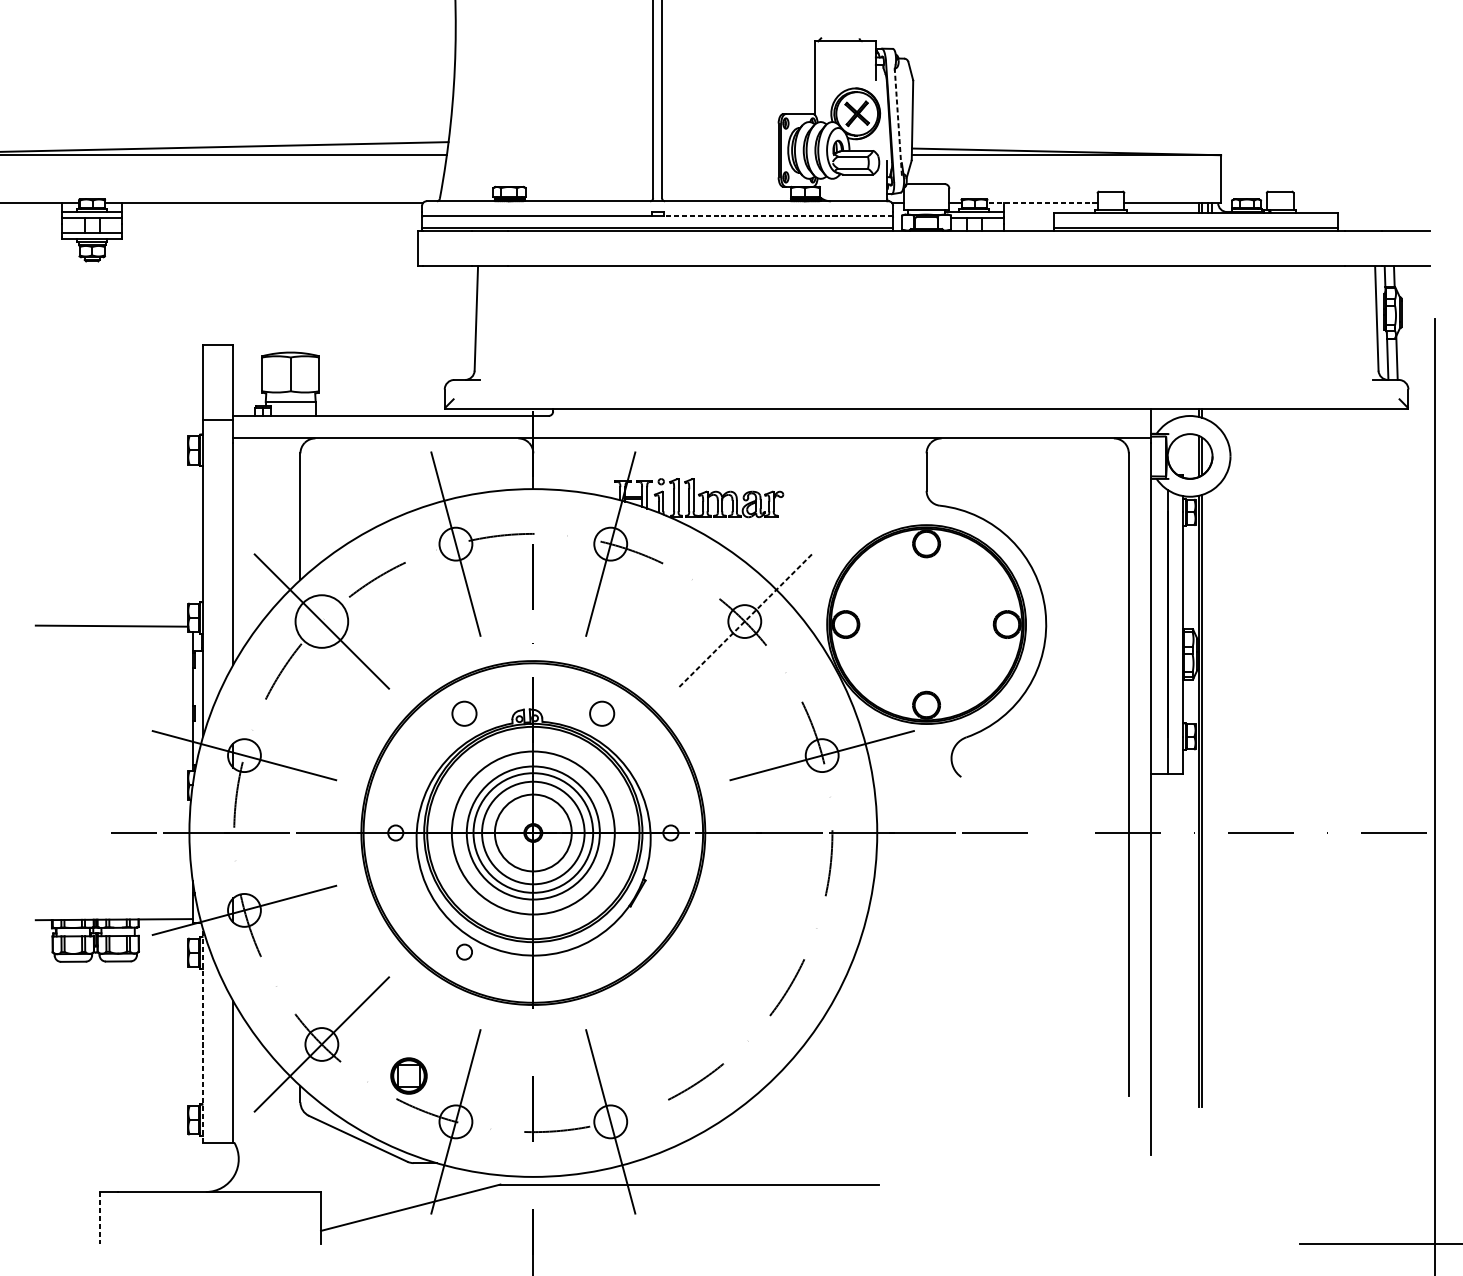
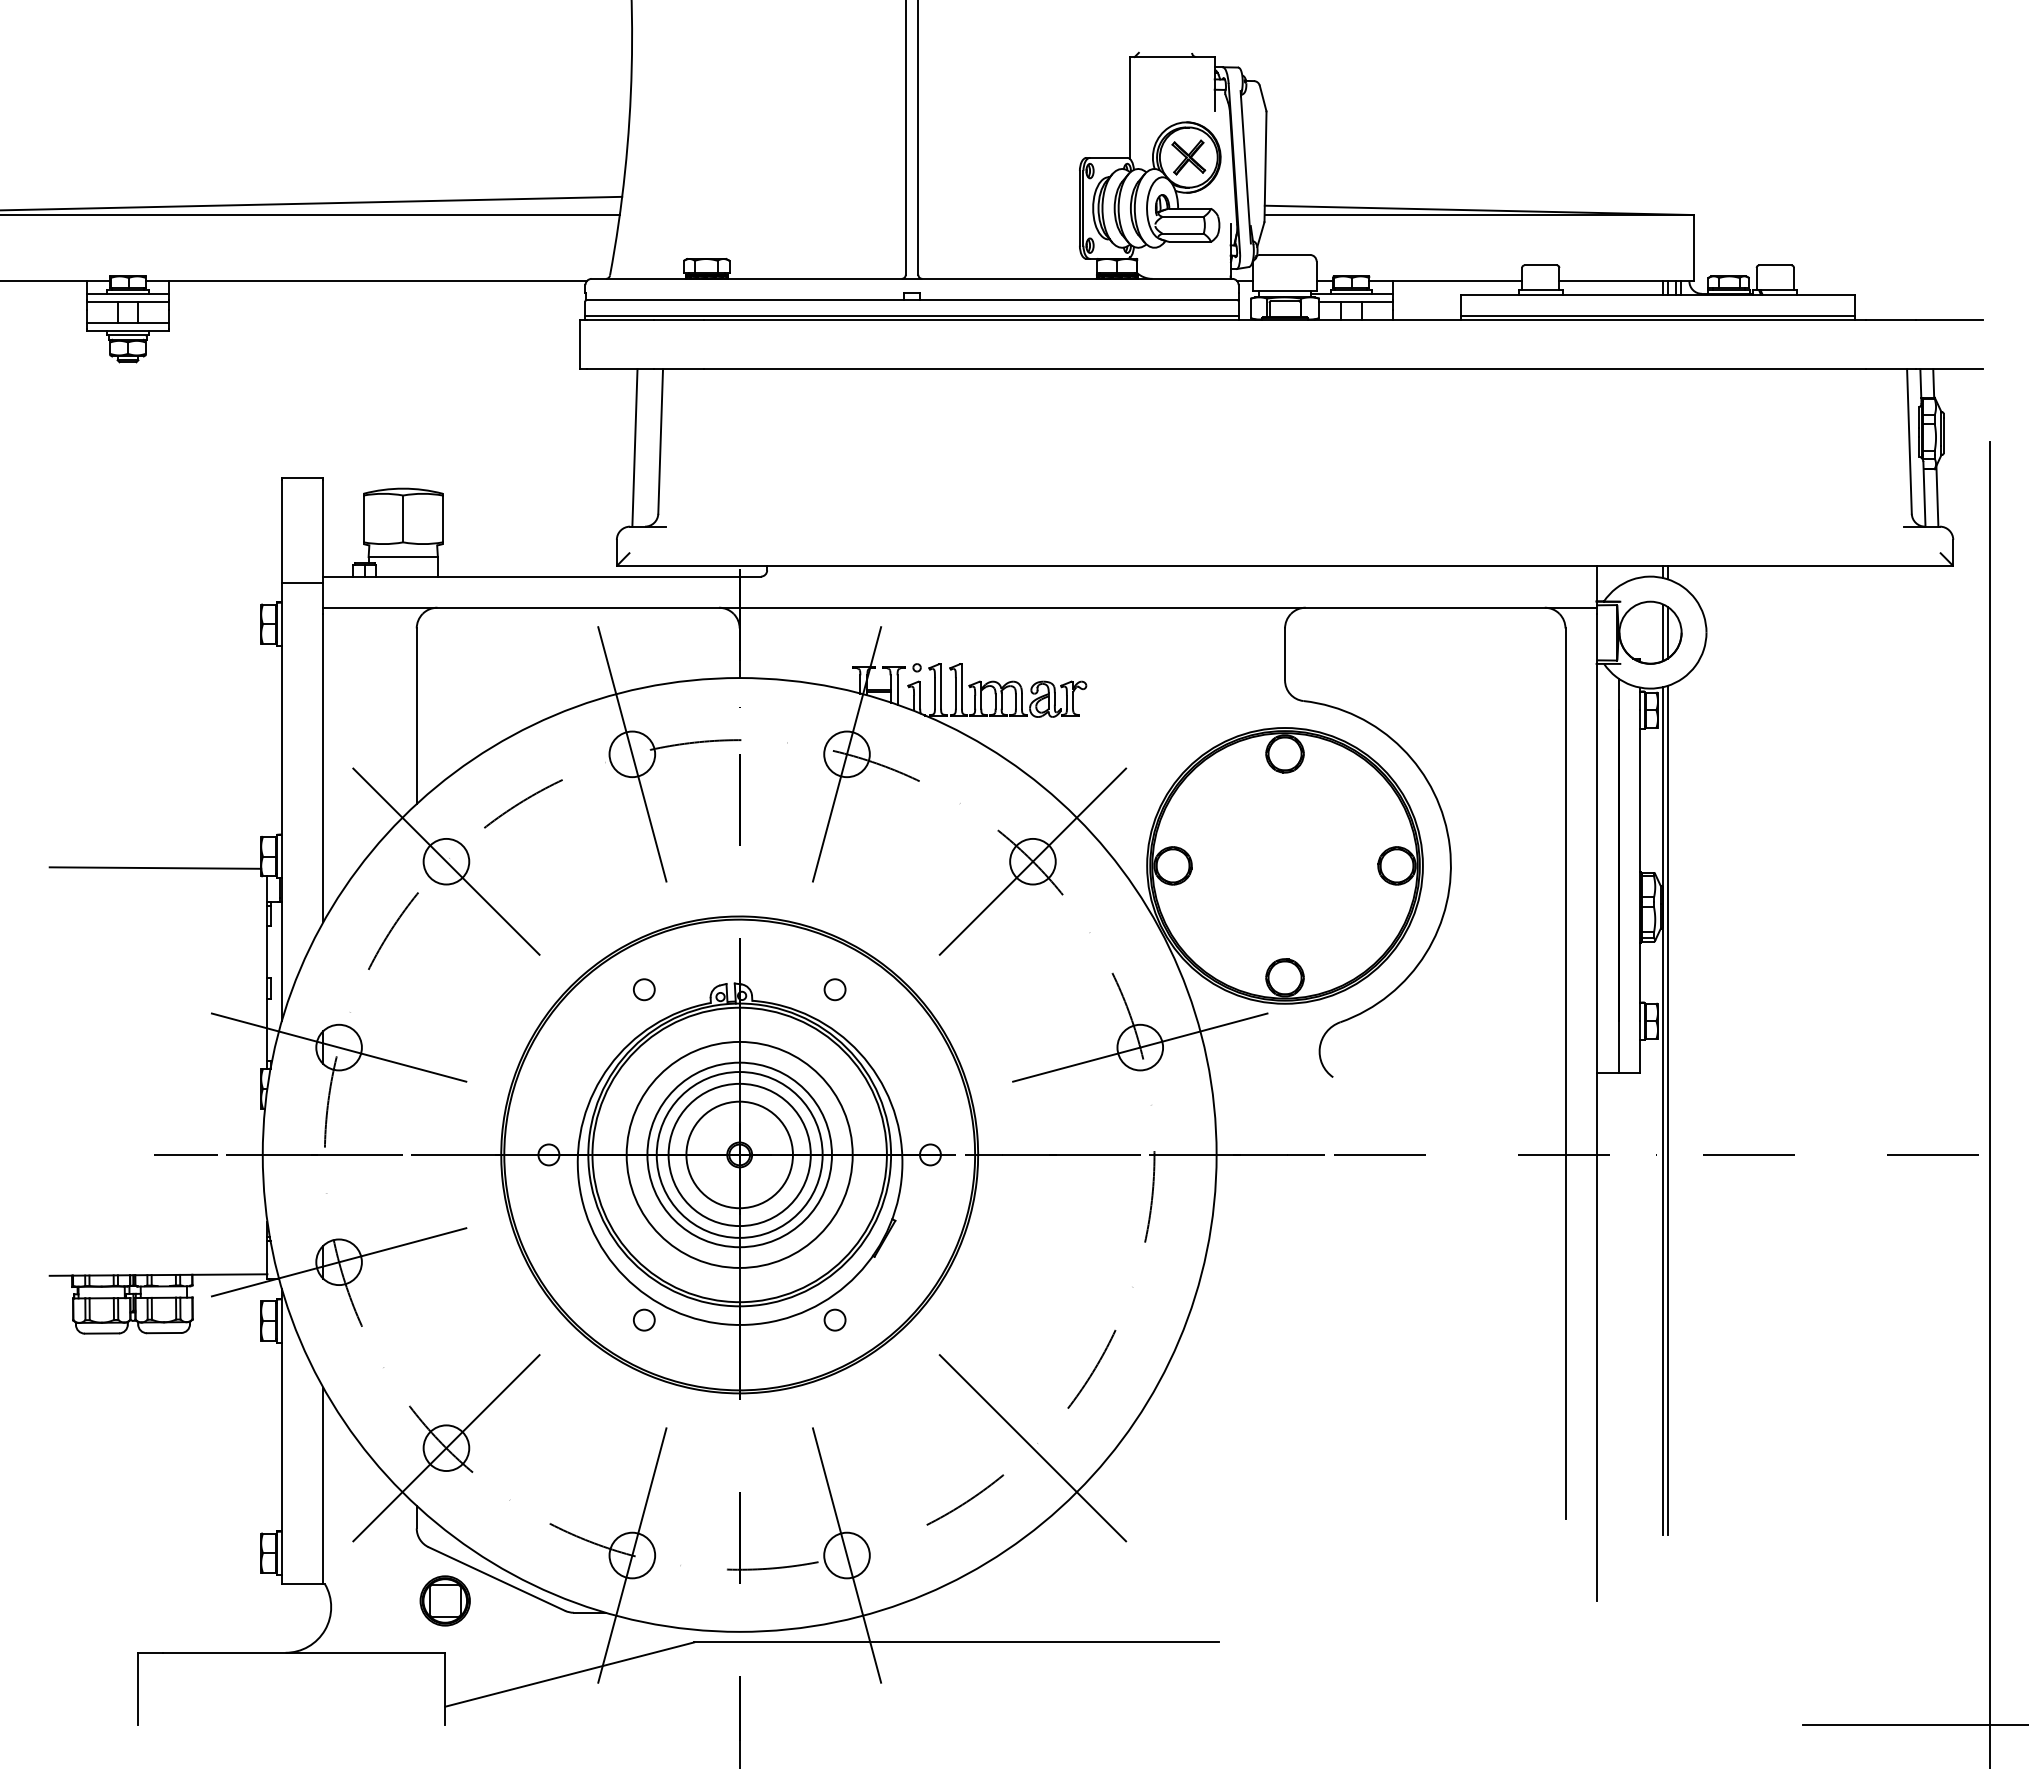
line: (898, 120) -> (1245, 166), dashed -> solid
line: (1042, 203) -> (1445, 281), dashed -> solid
line: (777, 216) -> (1078, 299), dashed -> solid
line: (457, 322) -> (634, 447), added
circle: (321, 621) -> (446, 861), size x0.62
line: (744, 621) -> (1032, 861), dashed -> solid
circle: (464, 713) -> (644, 989), size x0.62
circle: (601, 713) -> (834, 989), size x0.62
circle: (601, 951) -> (834, 1319), added
line: (202, 1036) -> (281, 1436), dashed -> solid
line: (744, 1044) -> (1032, 1448), added
part: (408, 1075) -> (444, 1600), moved
line: (99, 1218) -> (138, 1689), dashed -> solid

